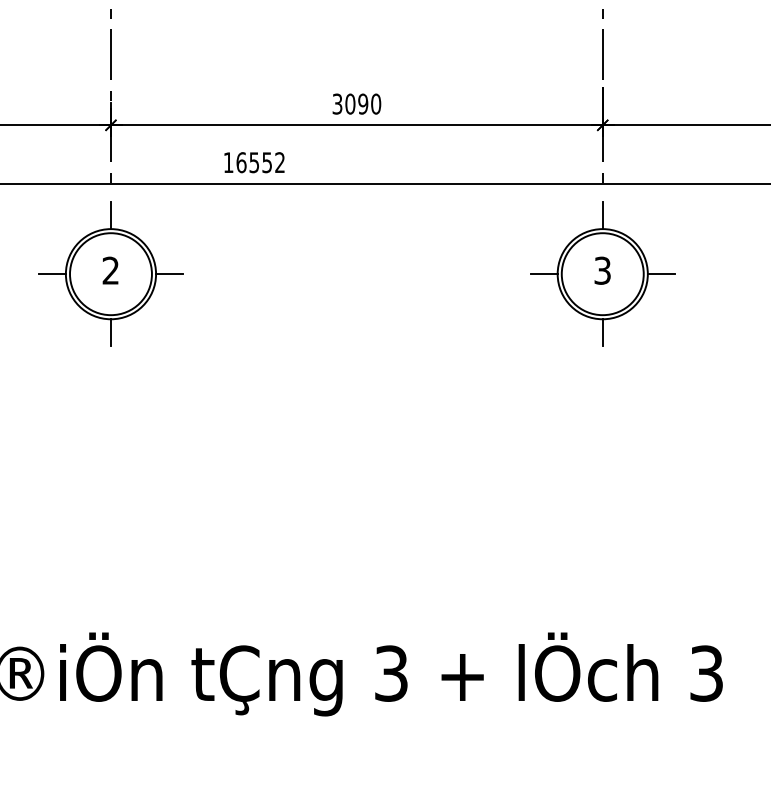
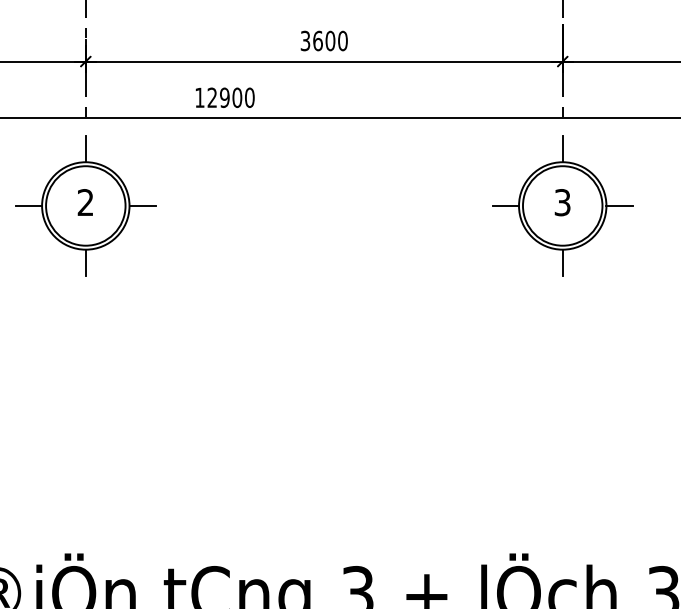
text: (356, 103) -> (323, 40), 3090 -> 3600
text: (260, 162) -> (230, 97), 16552 -> 12900

